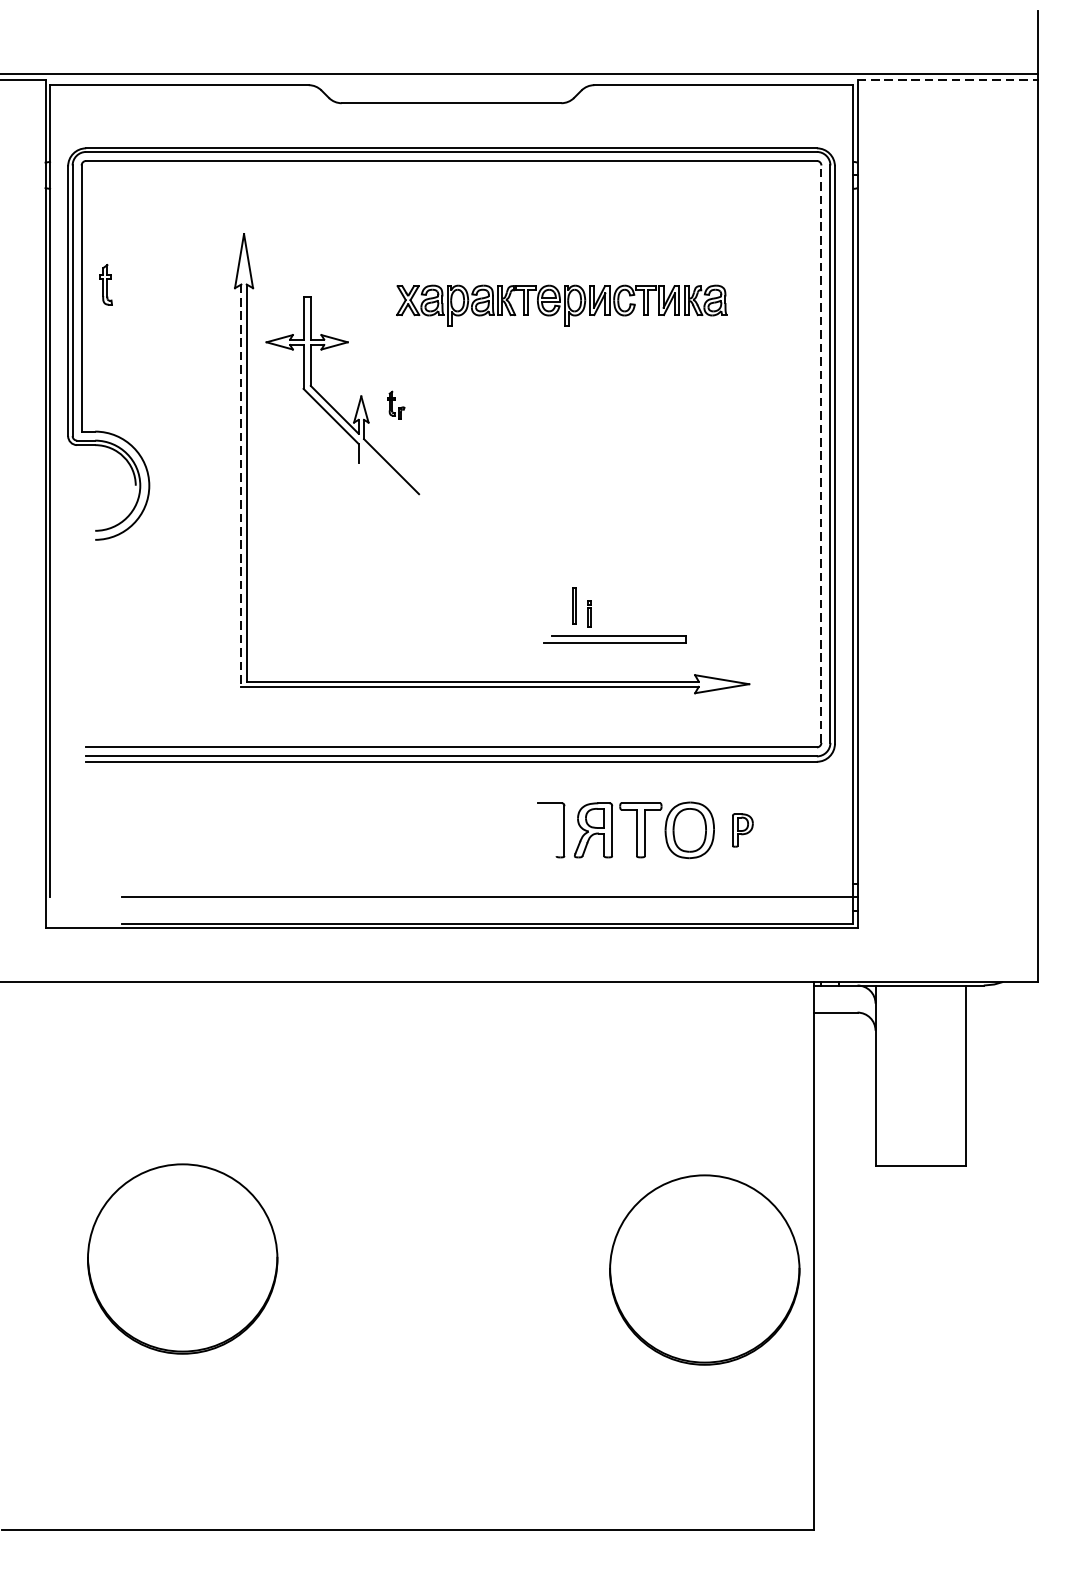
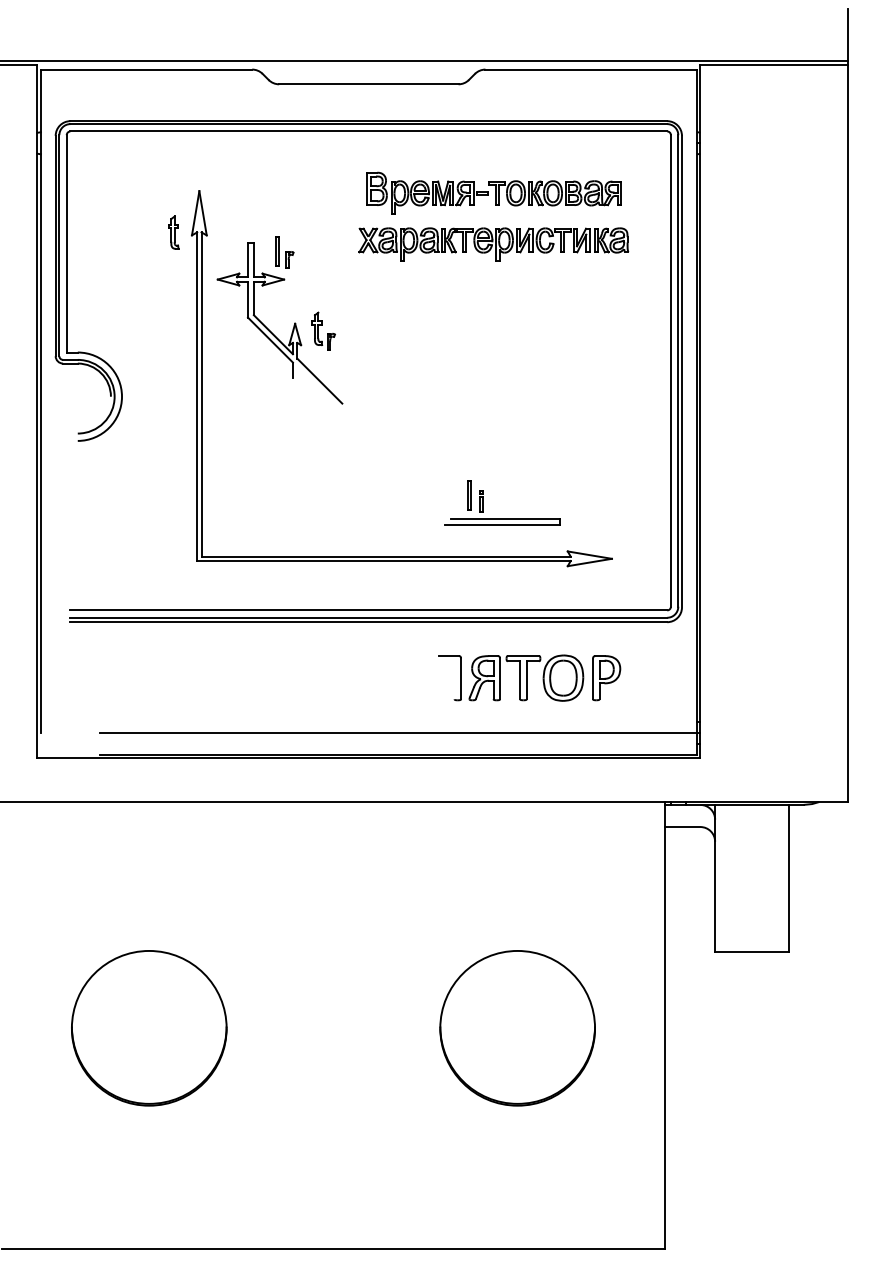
line: (948, 80) -> (774, 65), dashed -> solid
part: (604, 235) -> (493, 192), added
part: (105, 284) -> (173, 232), moved
part: (561, 305) -> (493, 244), moved
part: (348, 309) -> (284, 252), added
part: (396, 404) -> (323, 330), size x1.67
line: (820, 453) -> (670, 370), dashed -> solid
line: (241, 486) -> (197, 397), dashed -> solid
part: (742, 830) -> (606, 678), size x1.67
part: (704, 1270) -> (517, 1028), moved

